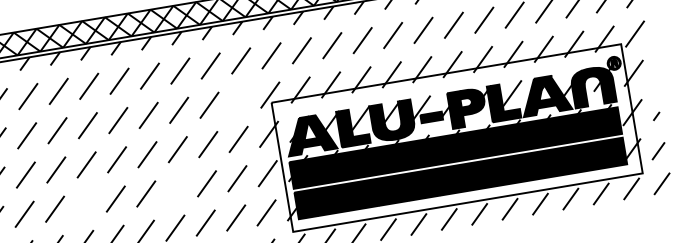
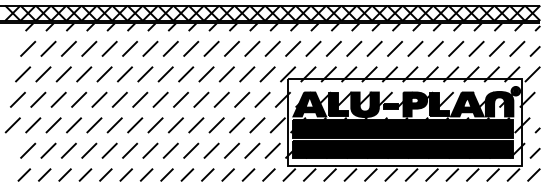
line: (239, 100) -> (267, 74), added
line: (176, 189) -> (216, 125), added
line: (85, 204) -> (155, 125), added

